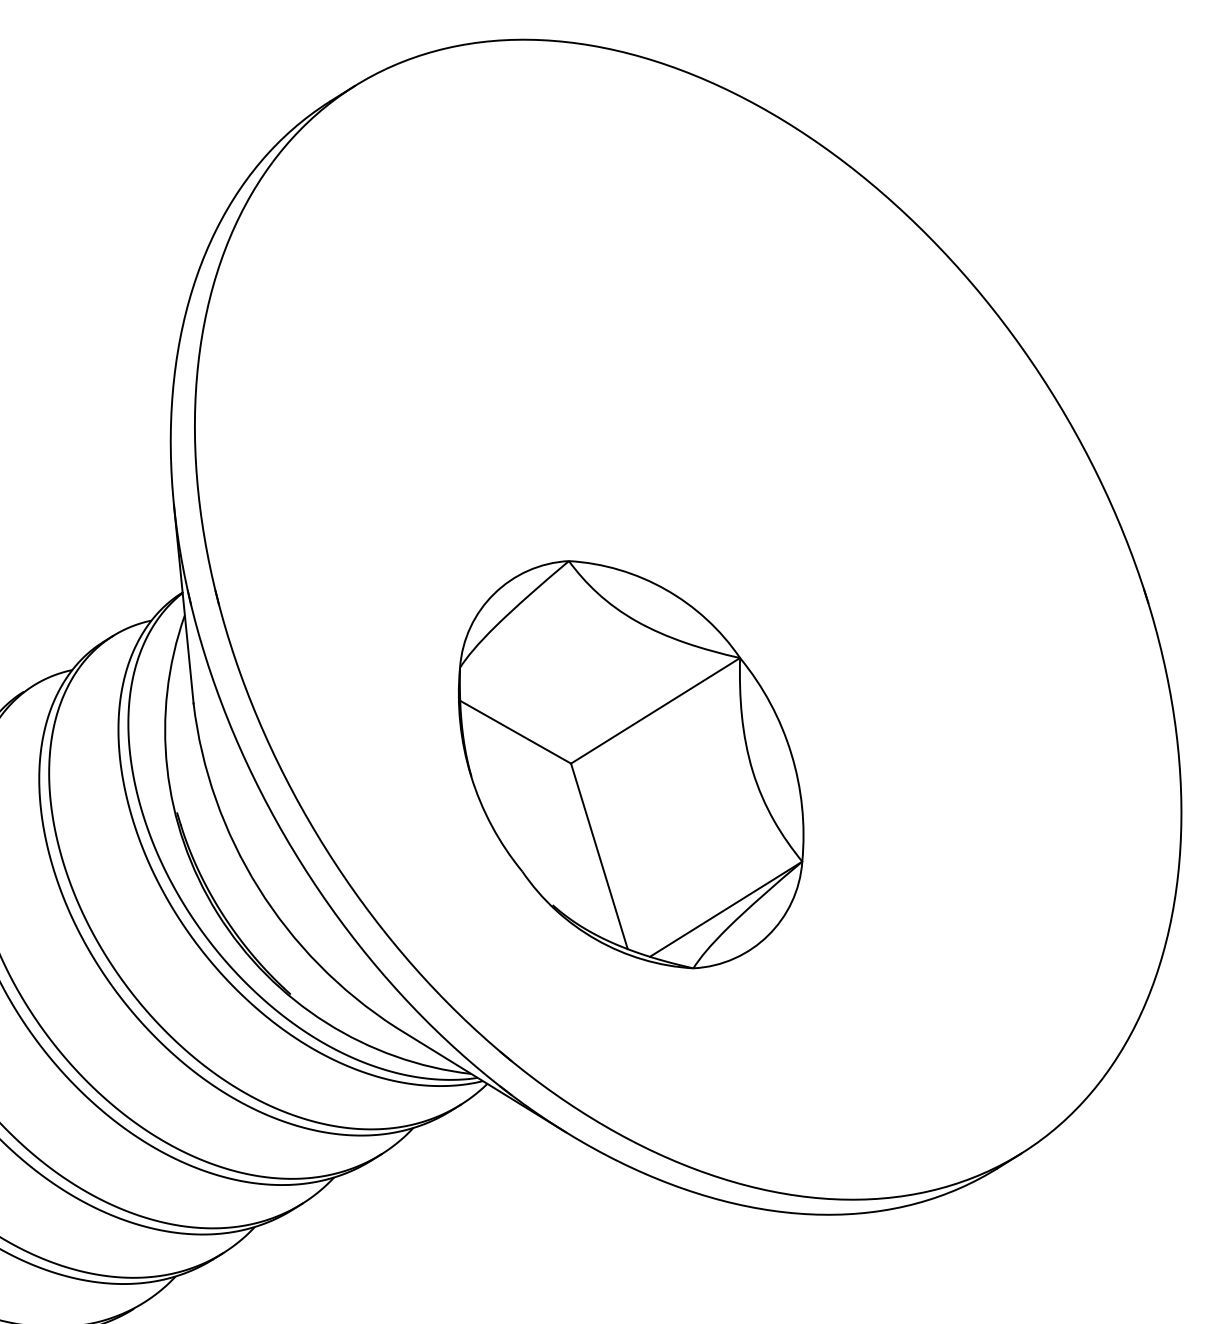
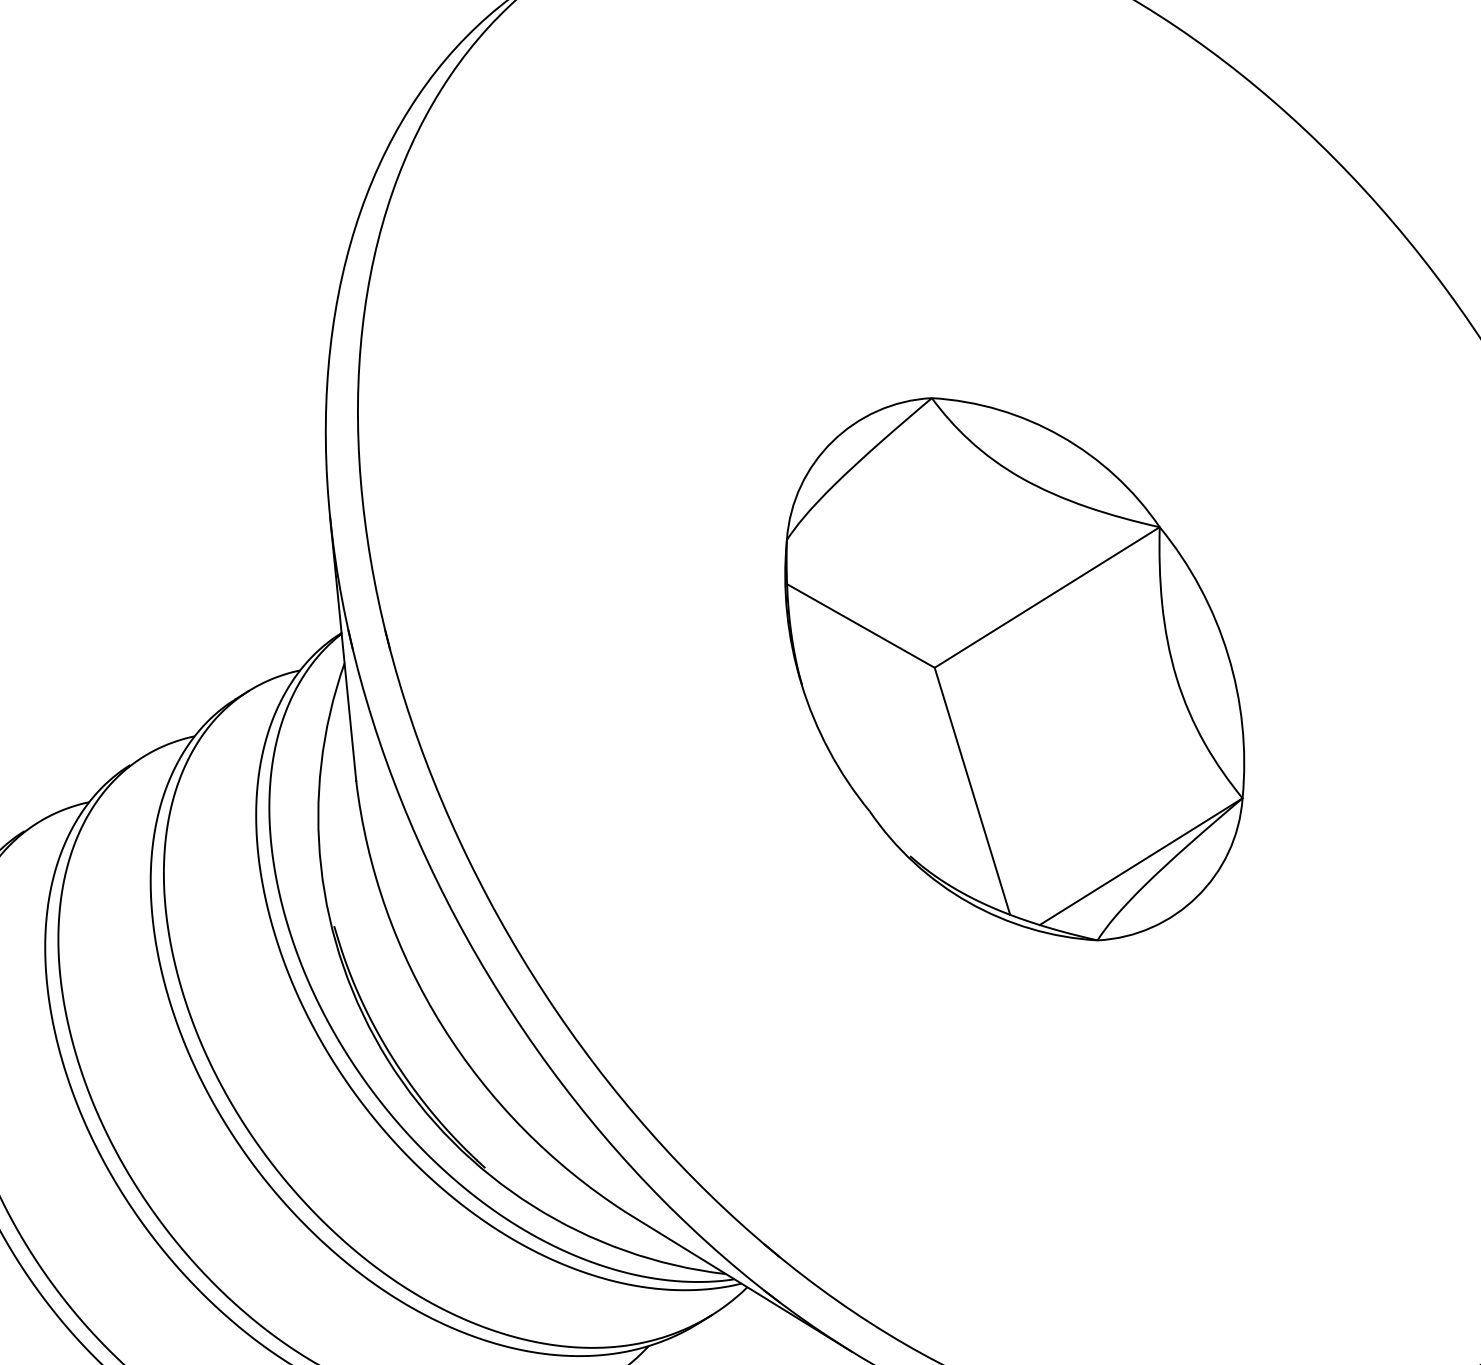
part: (631, 764) -> (1015, 668), moved

